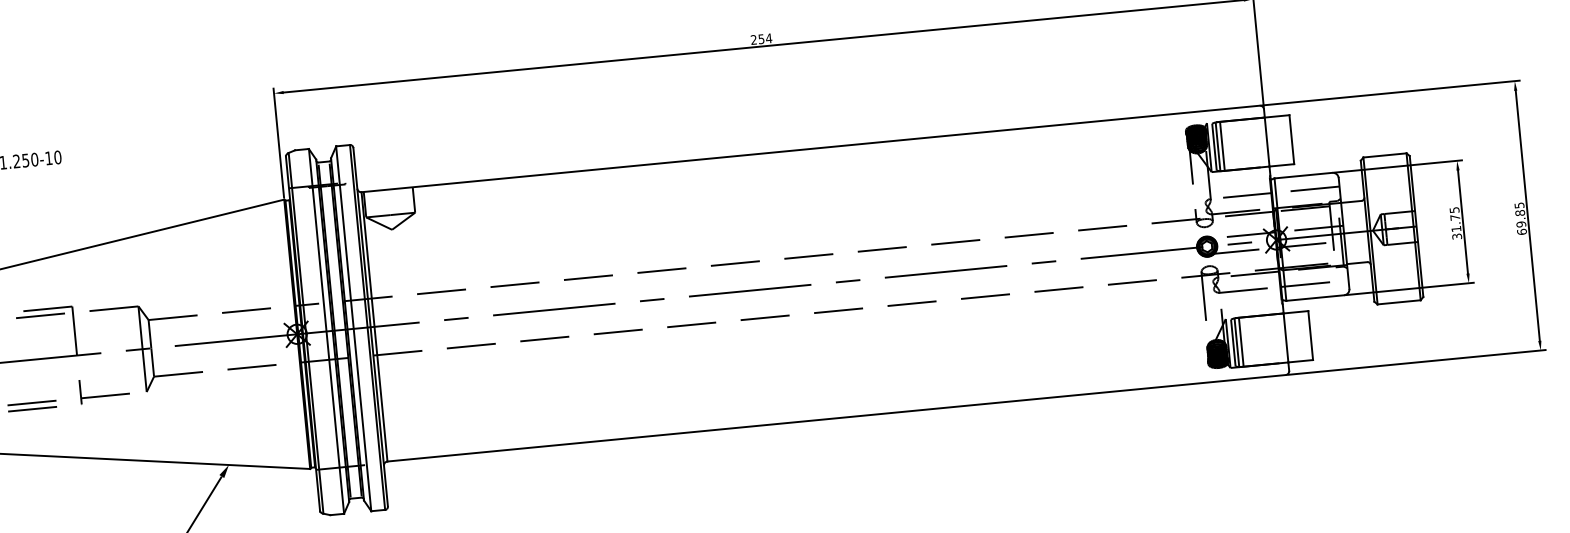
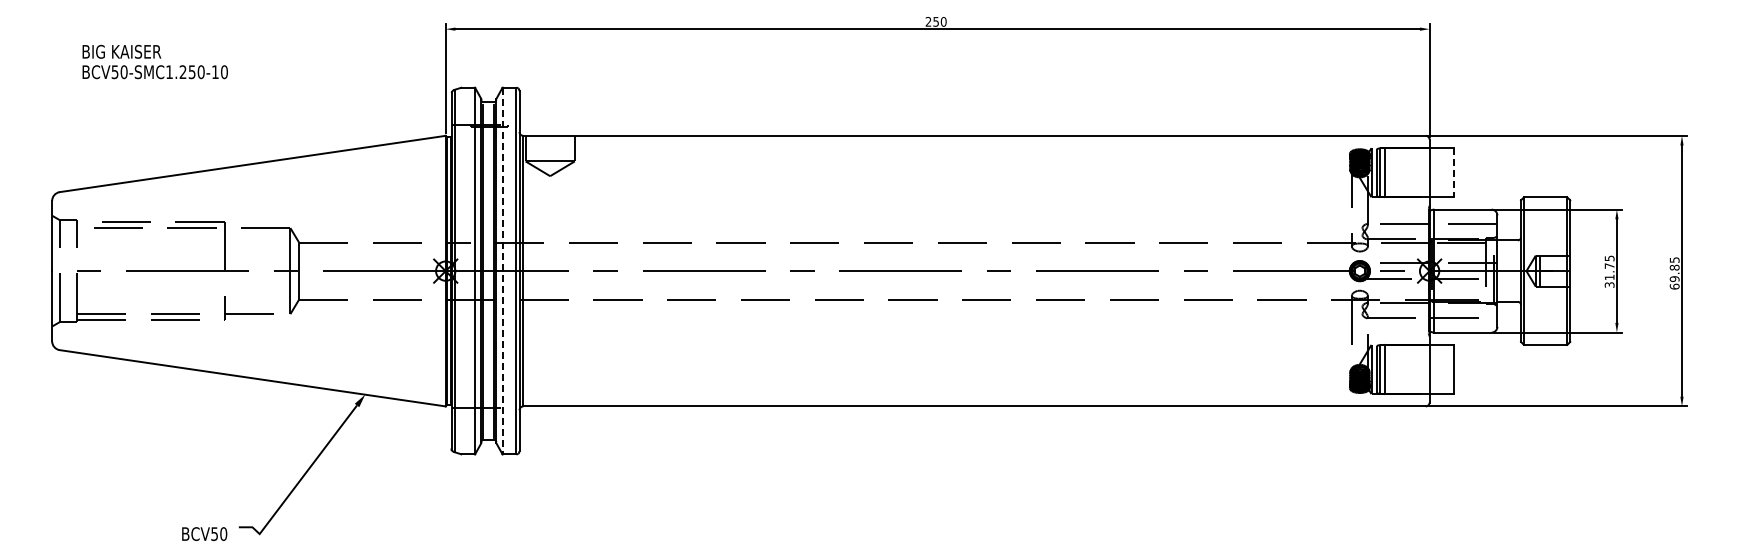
text: (768, 38) -> (943, 21), 254 -> 250
line: (1291, 139) -> (1454, 172), solid -> dashed
line: (353, 329) -> (502, 271), solid -> dashed

